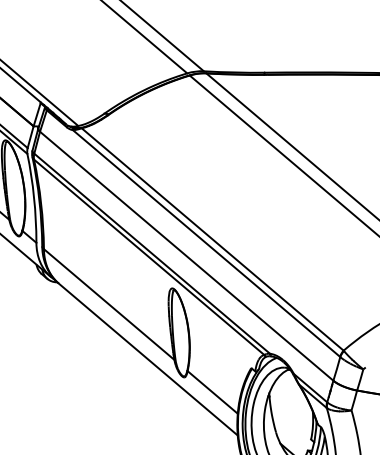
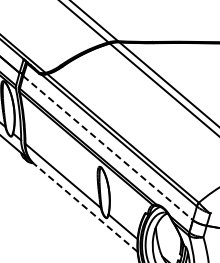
line: (187, 256) -> (108, 148), solid -> dashed
line: (147, 358) -> (85, 207), solid -> dashed

